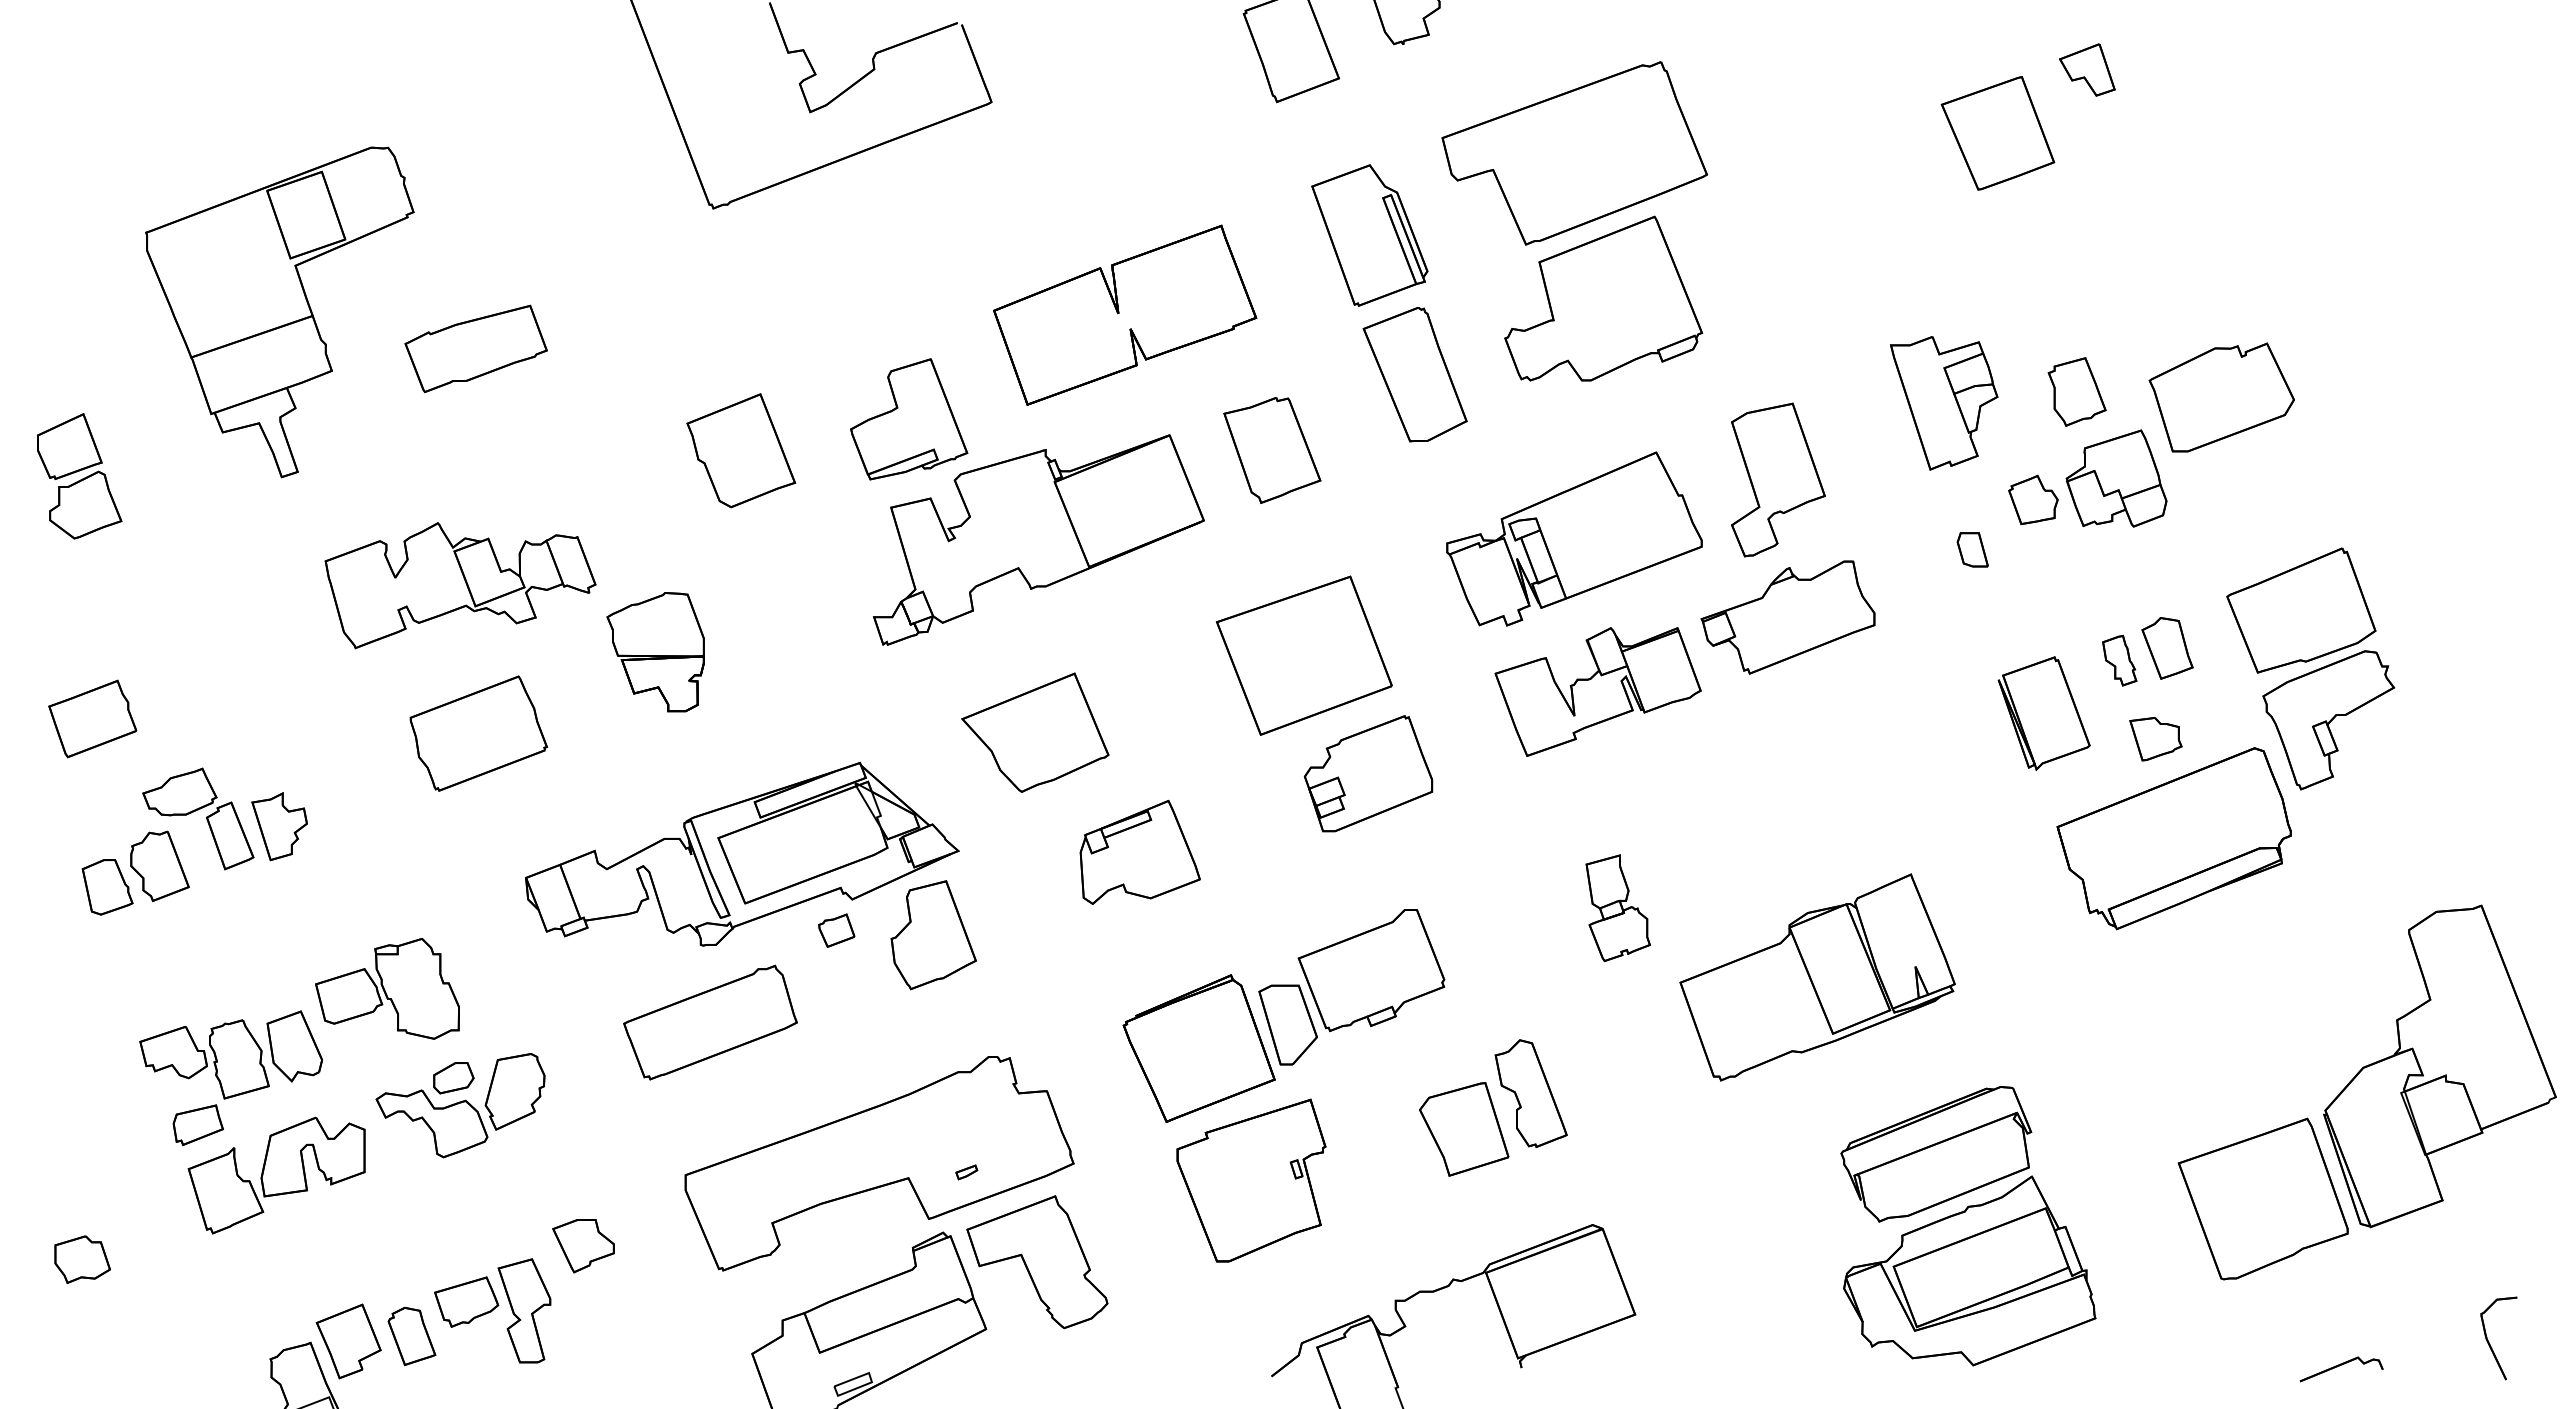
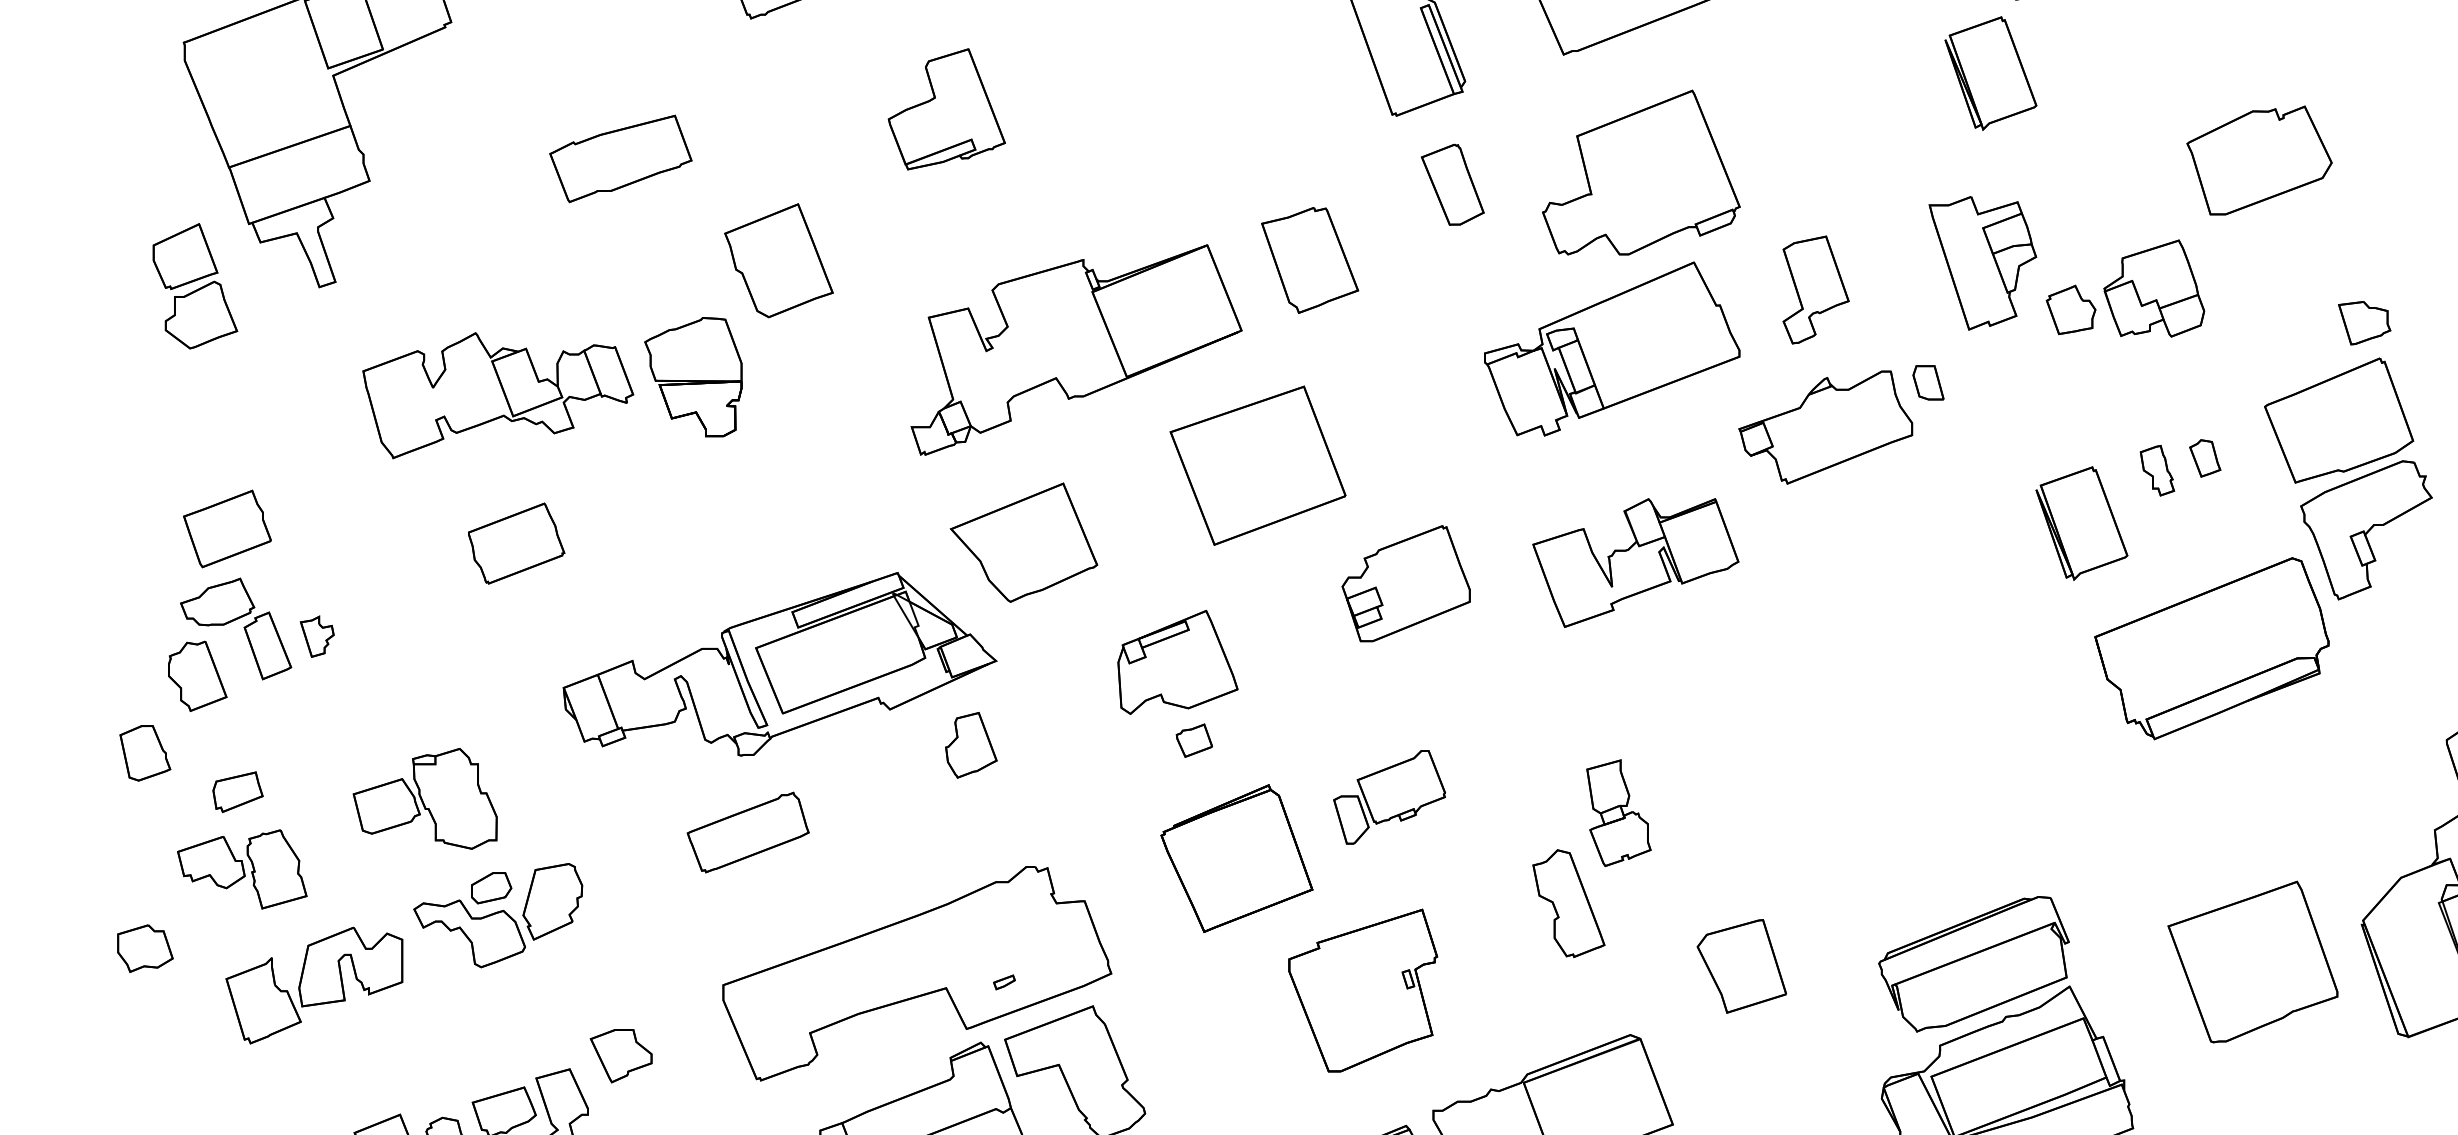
part: (1952, 263) -> (1990, 73), added
part: (1603, 298) -> (1641, 172), moved
part: (1125, 314) -> (1163, 124), removed
part: (475, 348) -> (620, 158), moved
part: (1414, 374) -> (1452, 184), size x0.6
part: (2076, 391) -> (2114, 201), removed
part: (2221, 397) -> (2259, 160), moved
part: (1944, 403) -> (1983, 263), moved
part: (909, 419) -> (947, 109), moved
part: (79, 476) -> (195, 286), moved
part: (1778, 479) -> (1816, 289), size x0.7
part: (1972, 549) -> (1928, 382), moved
part: (2167, 648) -> (2205, 458), size x0.6
part: (655, 652) -> (693, 377), moved
part: (1303, 655) -> (1257, 465), moved
part: (1597, 691) -> (1635, 562), moved
part: (92, 718) -> (227, 528), moved
part: (1035, 732) -> (1024, 542), moved
part: (478, 733) -> (516, 543), size x0.7
part: (2155, 739) -> (2364, 323), moved
part: (279, 826) -> (317, 636), size x0.6
part: (107, 887) -> (145, 753), moved
part: (1617, 908) -> (1618, 813), moved
part: (836, 930) -> (1194, 740), moved
part: (933, 935) -> (971, 745), size x0.6
part: (1817, 977) -> (1855, 787), removed
part: (1351, 987) -> (1389, 797), size x0.6
part: (710, 1022) -> (748, 832), size x0.7
part: (294, 1046) -> (332, 856), removed
part: (197, 1125) -> (237, 792), moved
part: (1464, 1129) -> (1742, 966), moved
part: (1251, 1180) -> (1363, 990), moved
part: (2262, 1198) -> (2252, 961), moved
part: (82, 1259) -> (145, 948), moved

